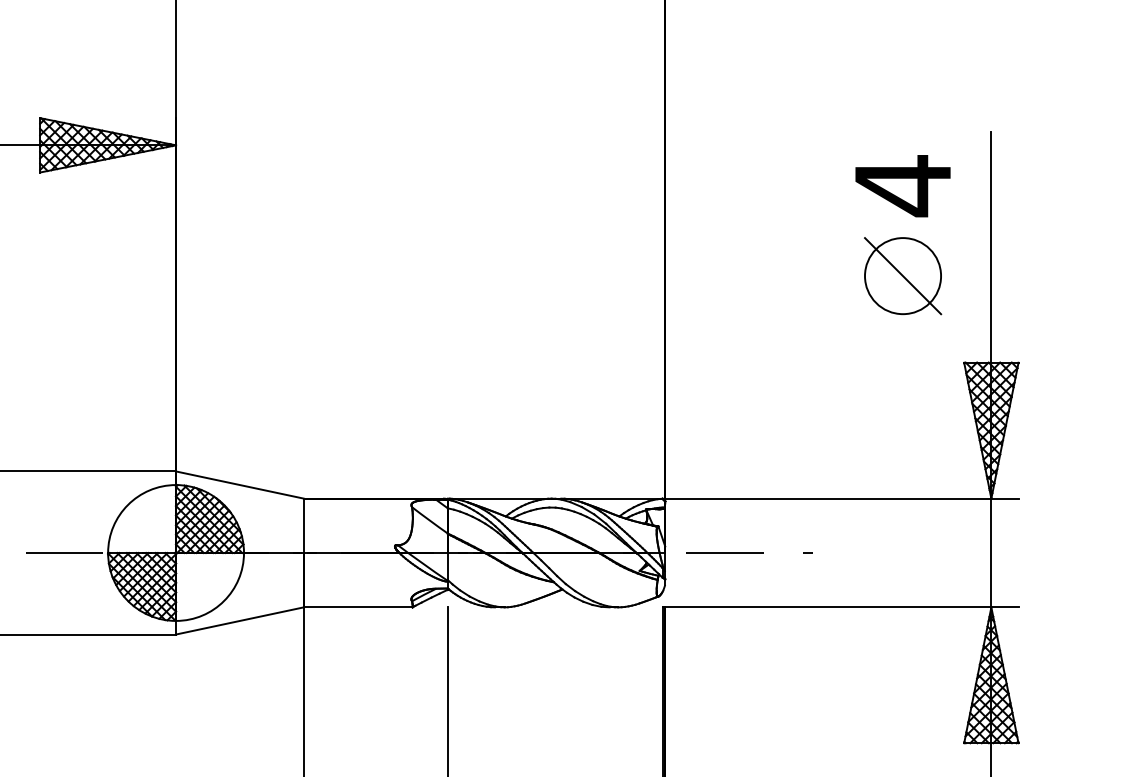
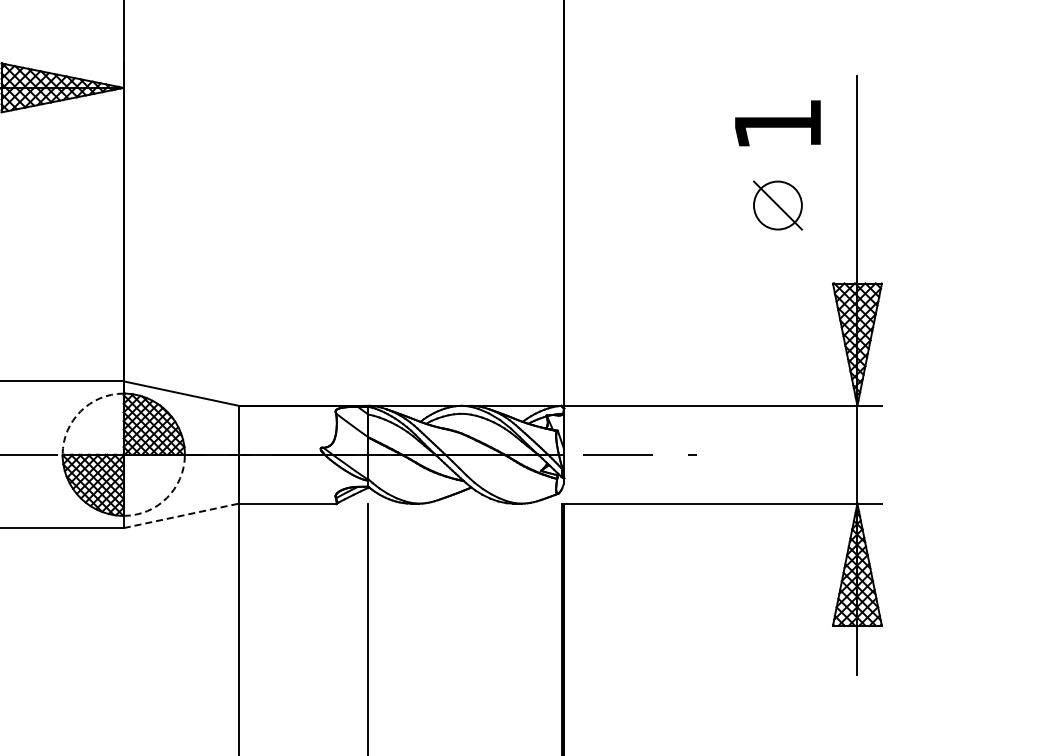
text: (902, 185) -> (777, 124), 4 -> 1
part: (902, 276) -> (777, 205), size x0.7
arc: (127, 504) -> (80, 411), solid -> dashed
arc: (224, 600) -> (167, 497), solid -> dashed
line: (240, 620) -> (181, 515), solid -> dashed

